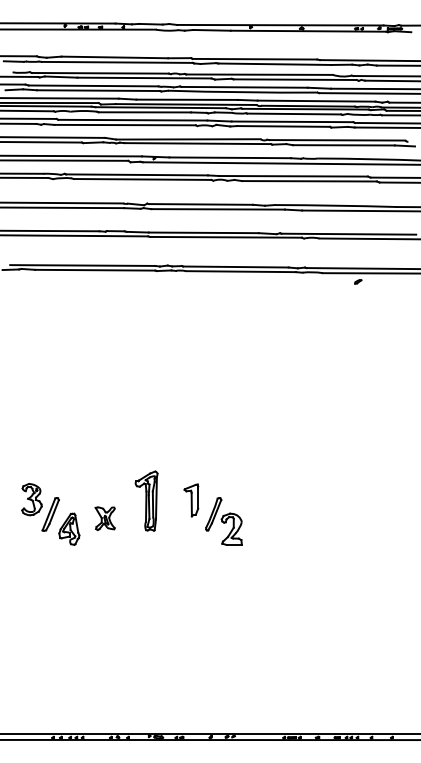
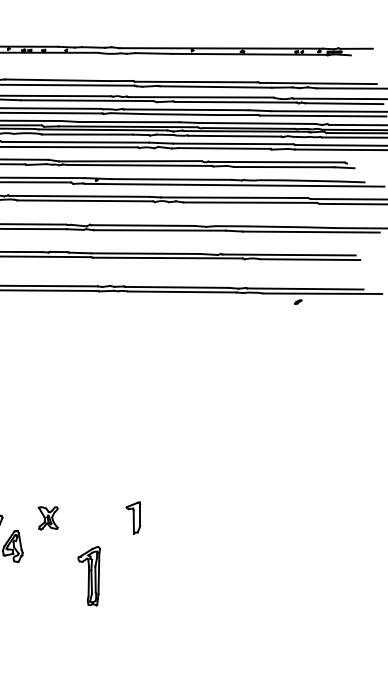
part: (146, 500) -> (89, 575), moved
part: (104, 518) -> (47, 518), moved
part: (223, 521) -> (165, 538), removed

